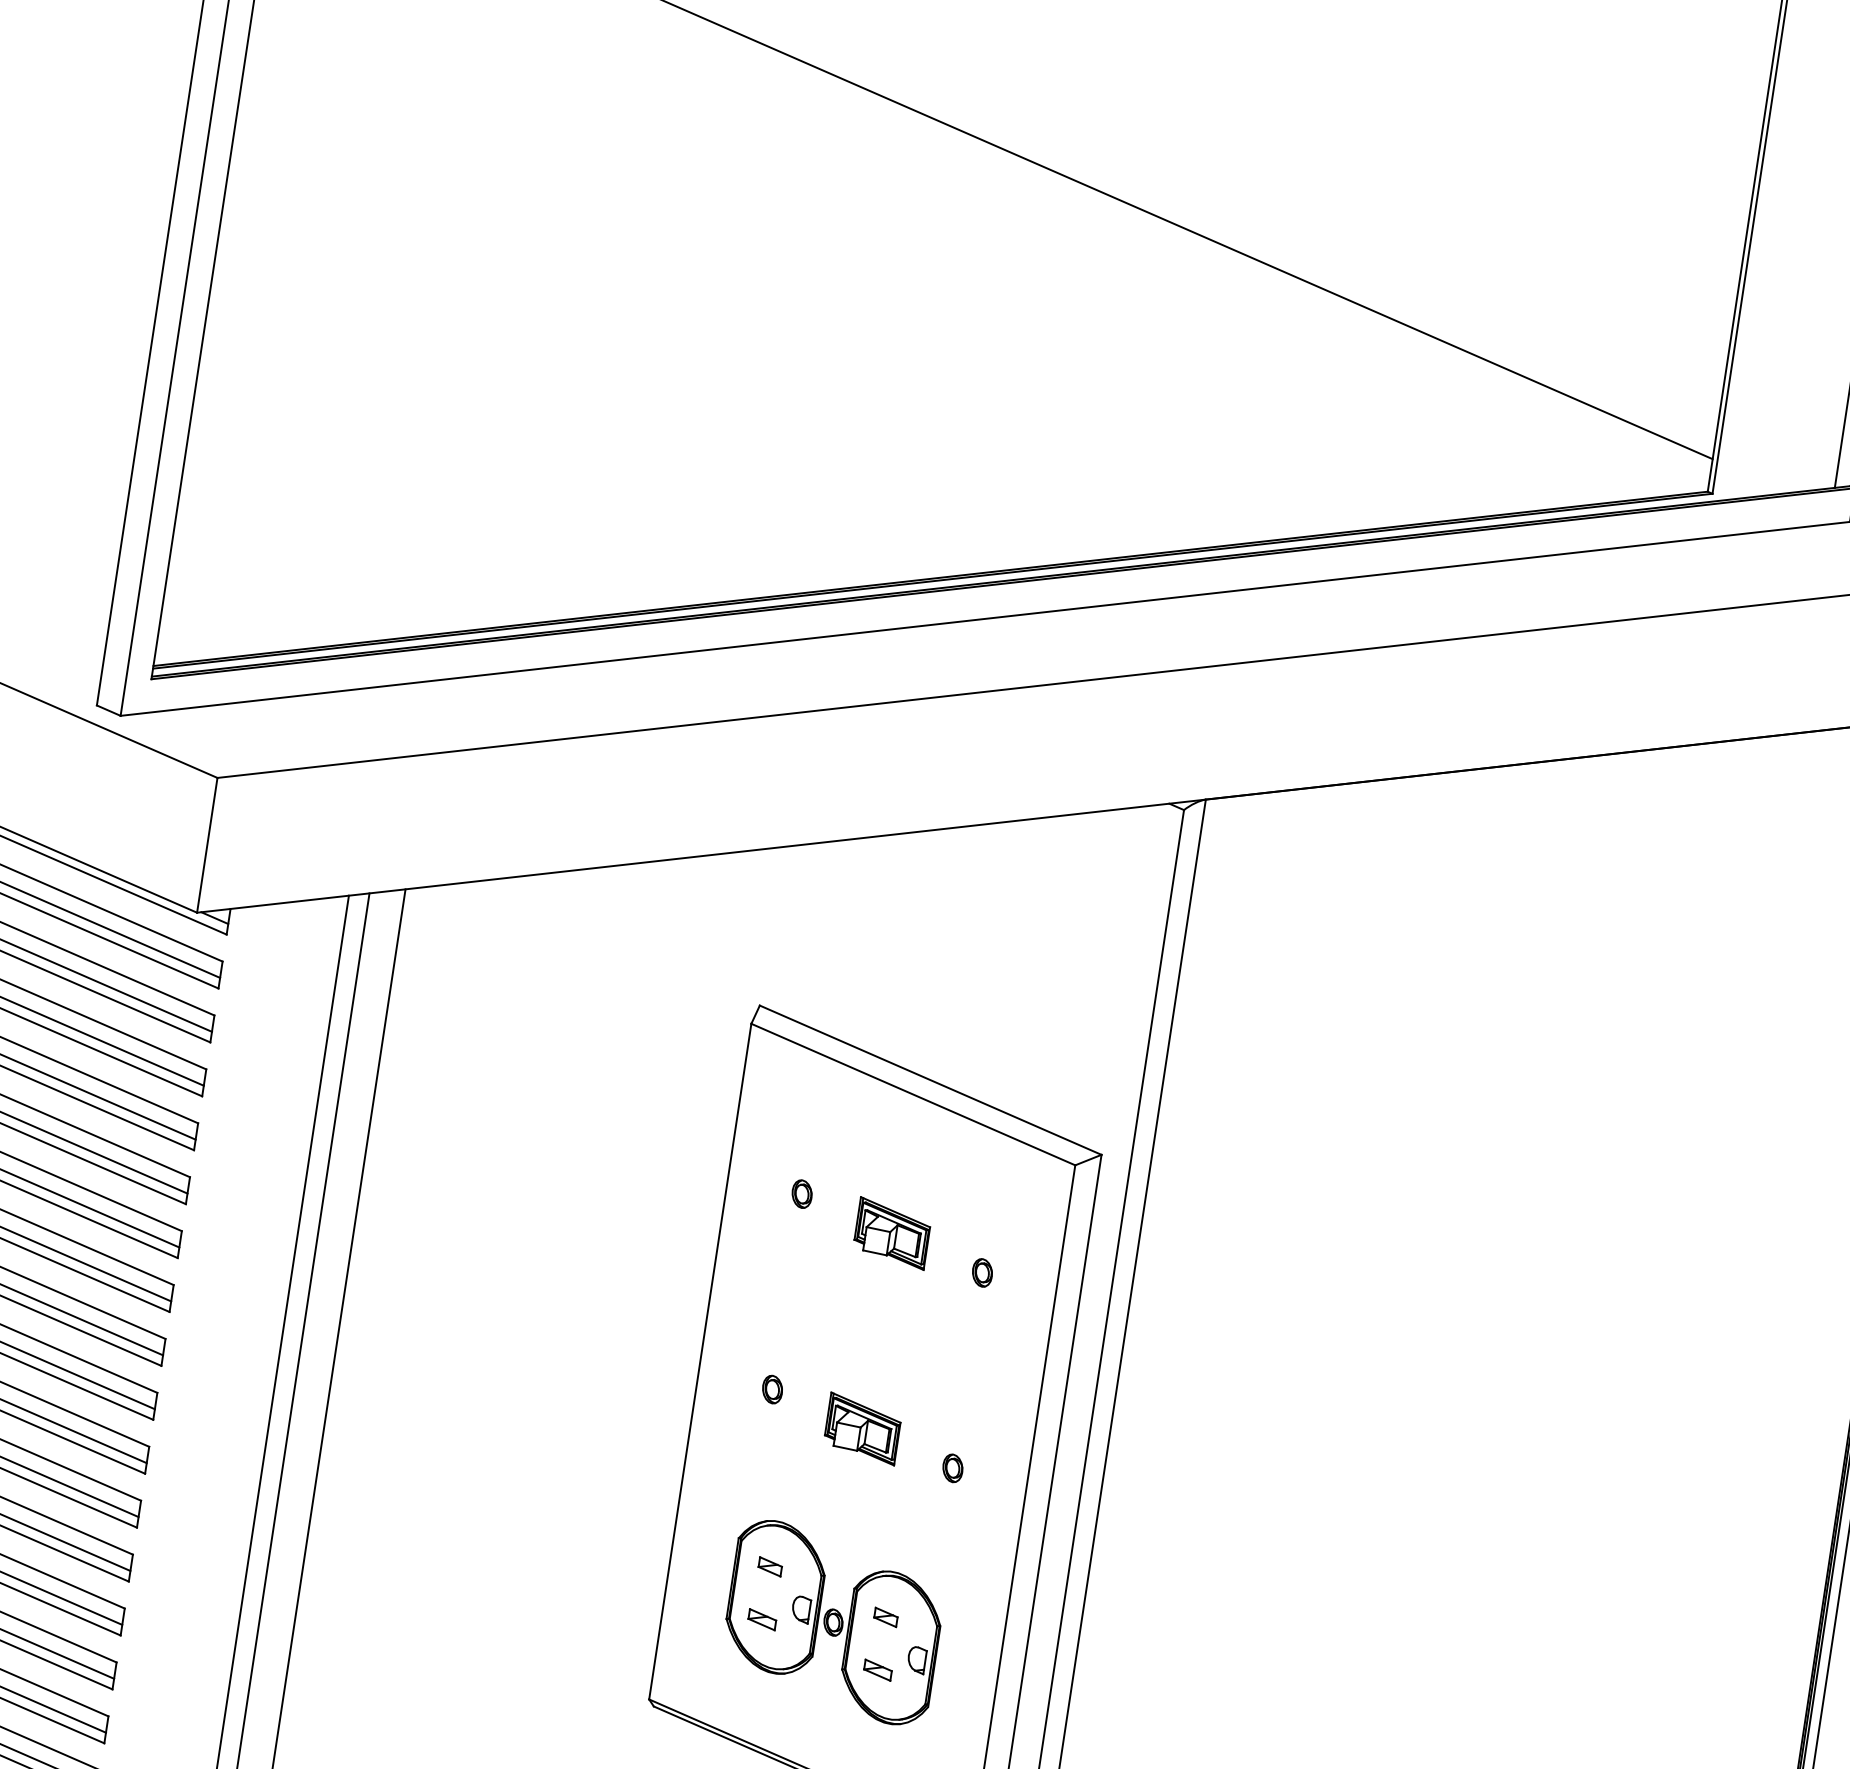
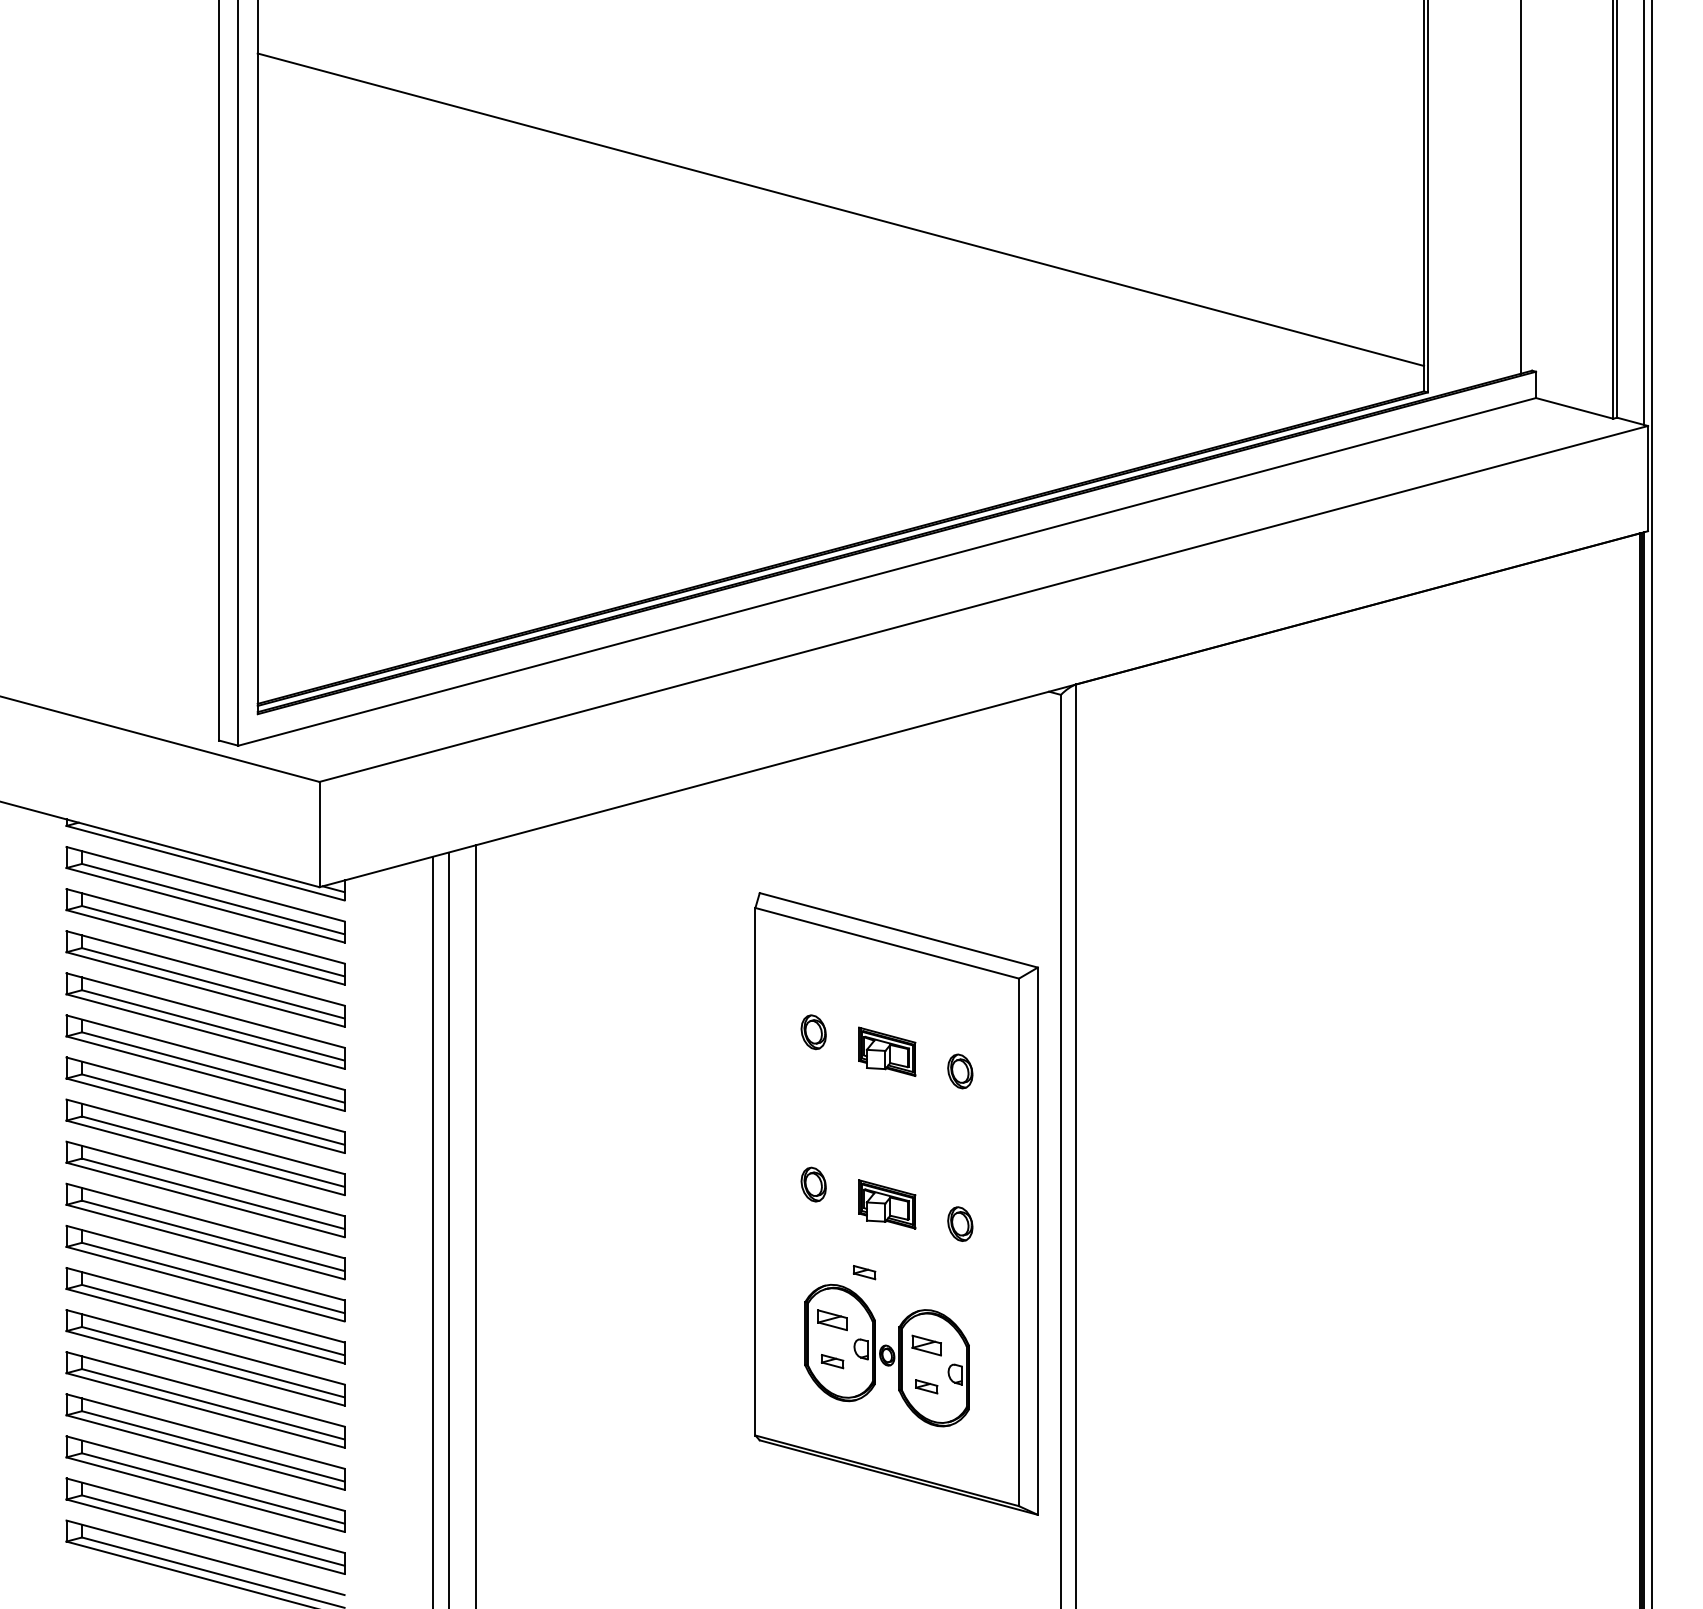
part: (801, 1193) -> (813, 1031), size x1.6
part: (982, 1272) -> (960, 1071), size x1.6
part: (772, 1389) -> (813, 1184), size x1.6
part: (952, 1467) -> (960, 1223), size x1.6
part: (820, 1511) -> (864, 1272), added
part: (770, 1567) -> (832, 1320), size x1.6
part: (885, 1617) -> (926, 1345), size x1.6

